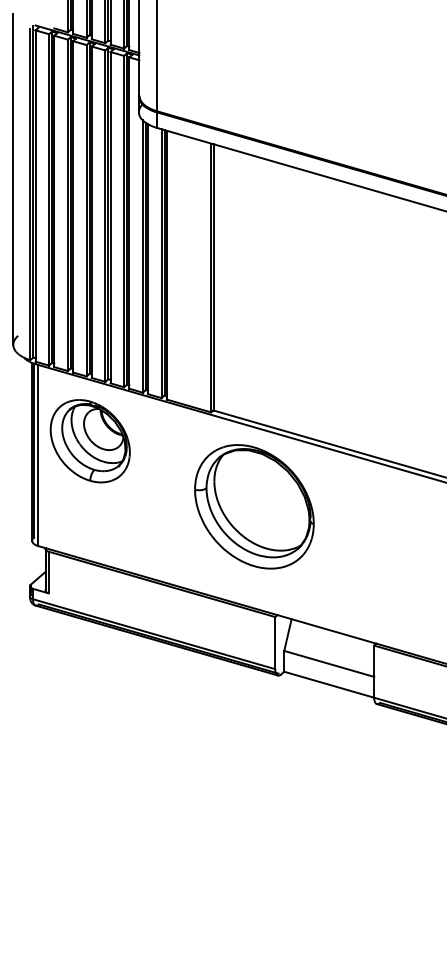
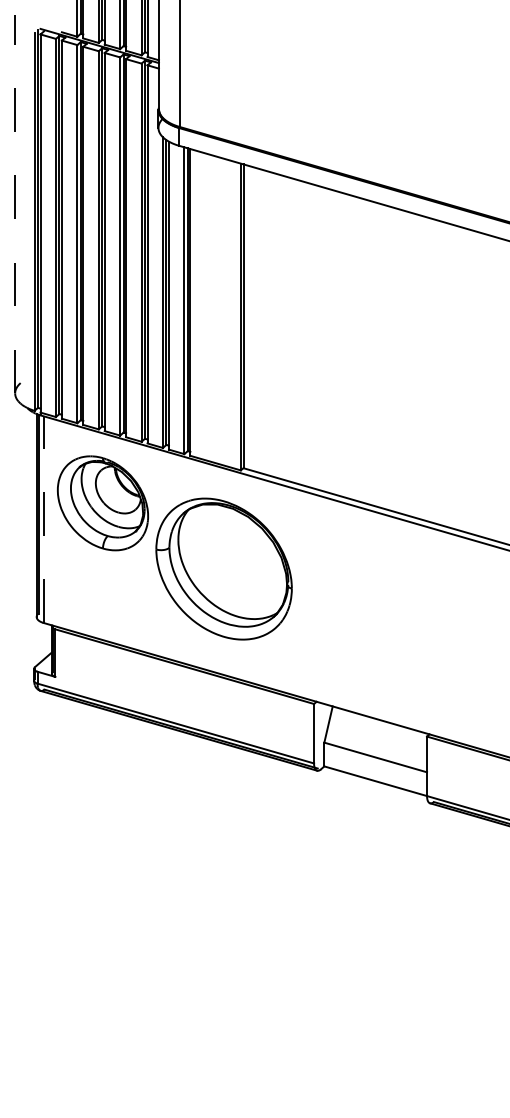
line: (13, 179) -> (15, 204), solid -> dashed
line: (38, 455) -> (43, 519), solid -> dashed
part: (254, 506) -> (224, 568), moved

